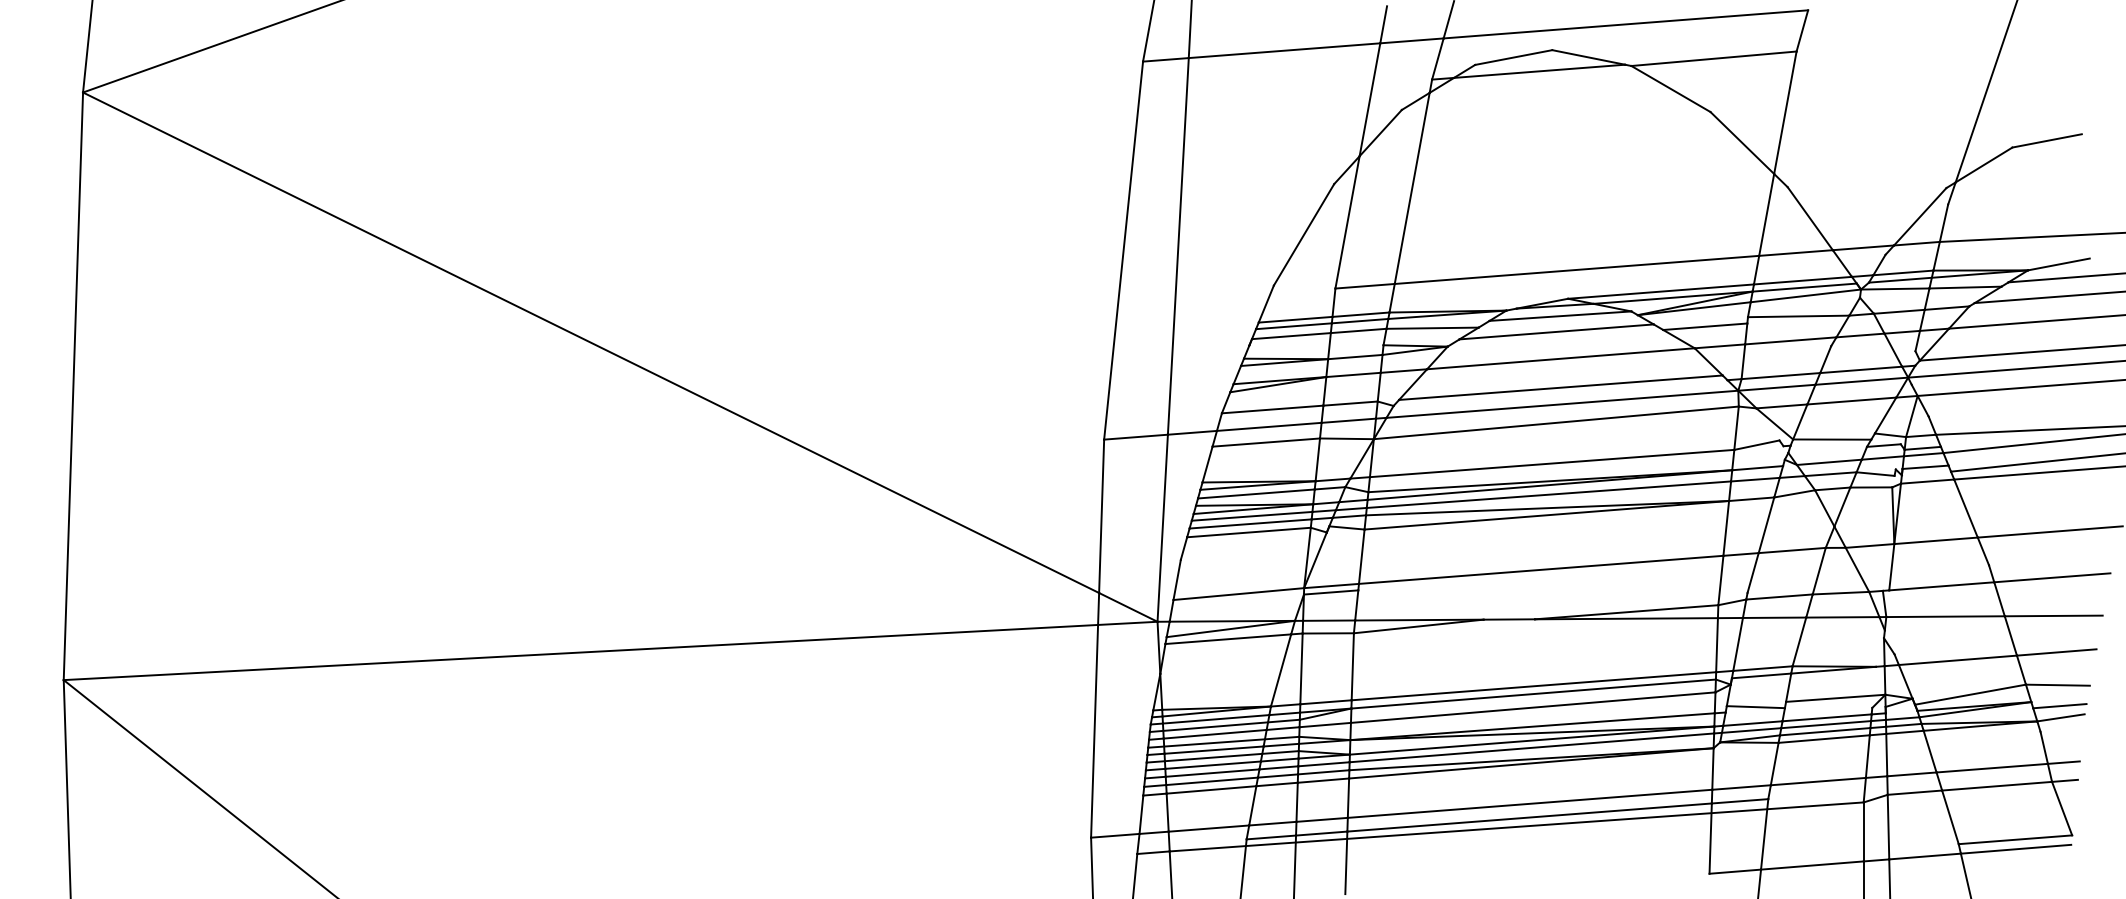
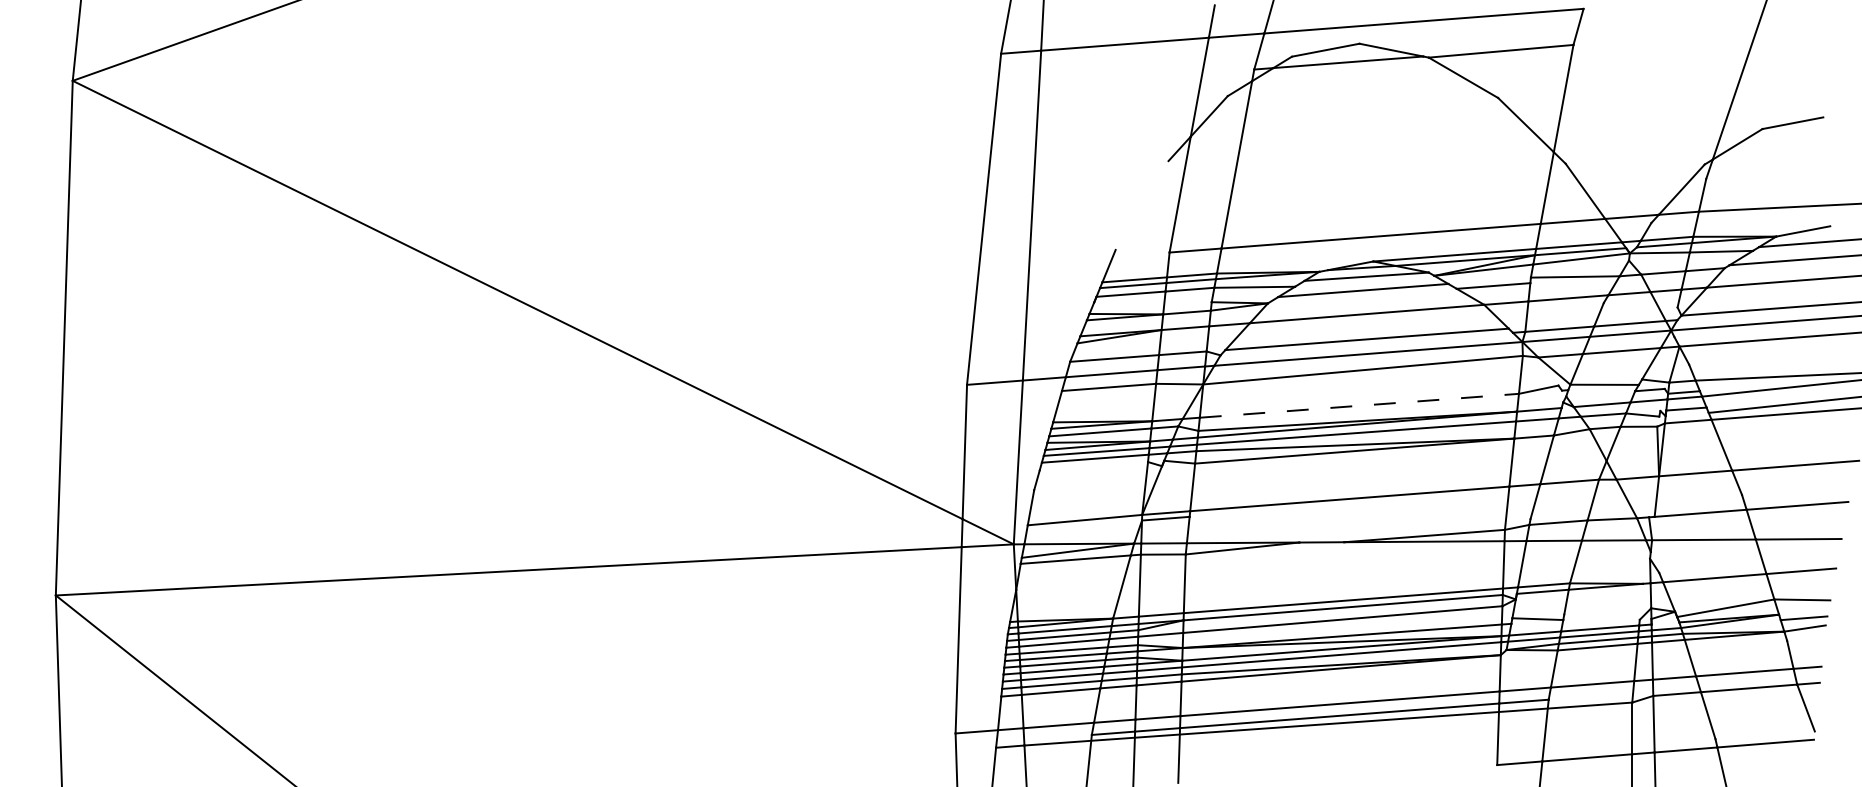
line: (1303, 234) -> (1141, 205), removed
line: (1552, 463) -> (1359, 405), solid -> dashed
line: (1248, 532) -> (1093, 466), removed
line: (1835, 698) -> (1607, 611), removed
line: (2014, 839) -> (1764, 735), removed

